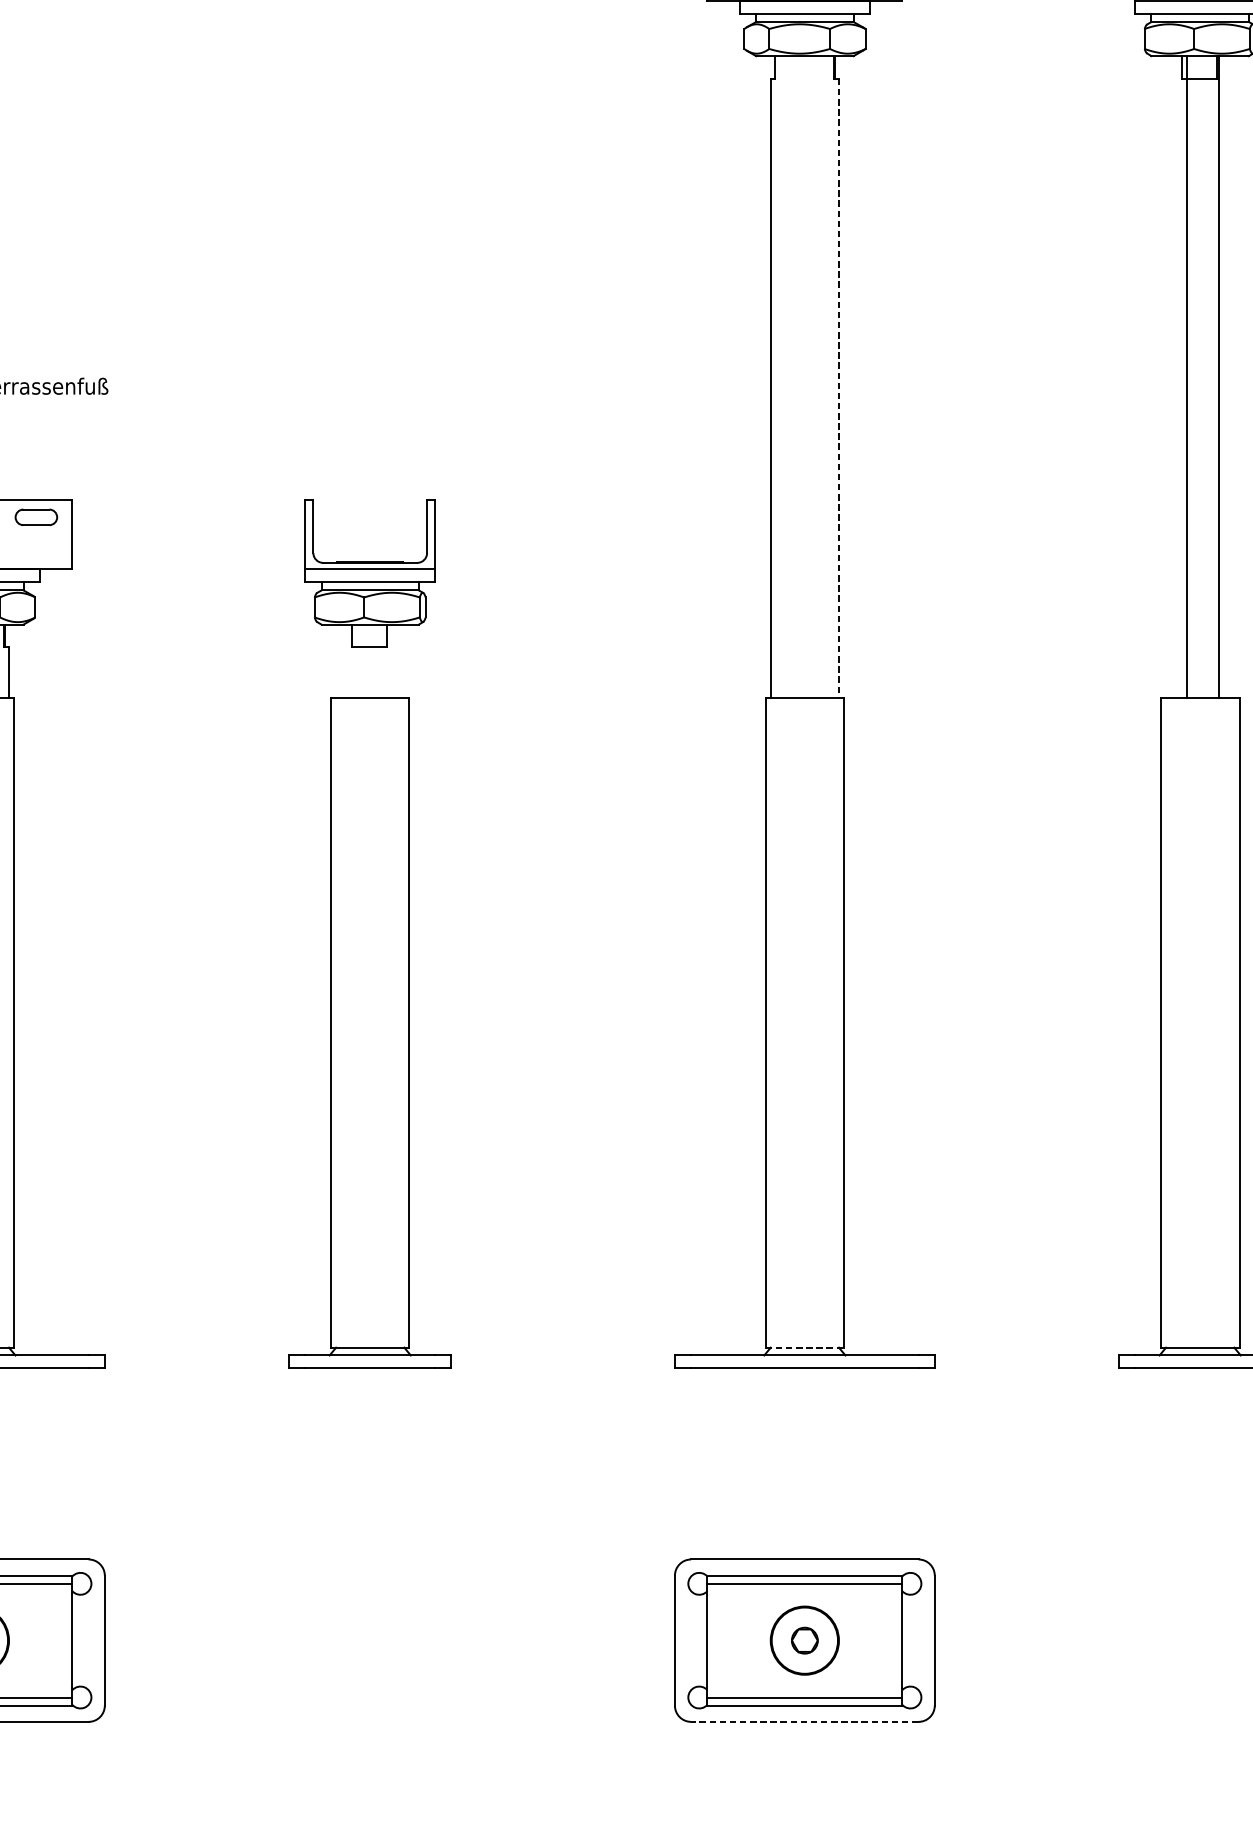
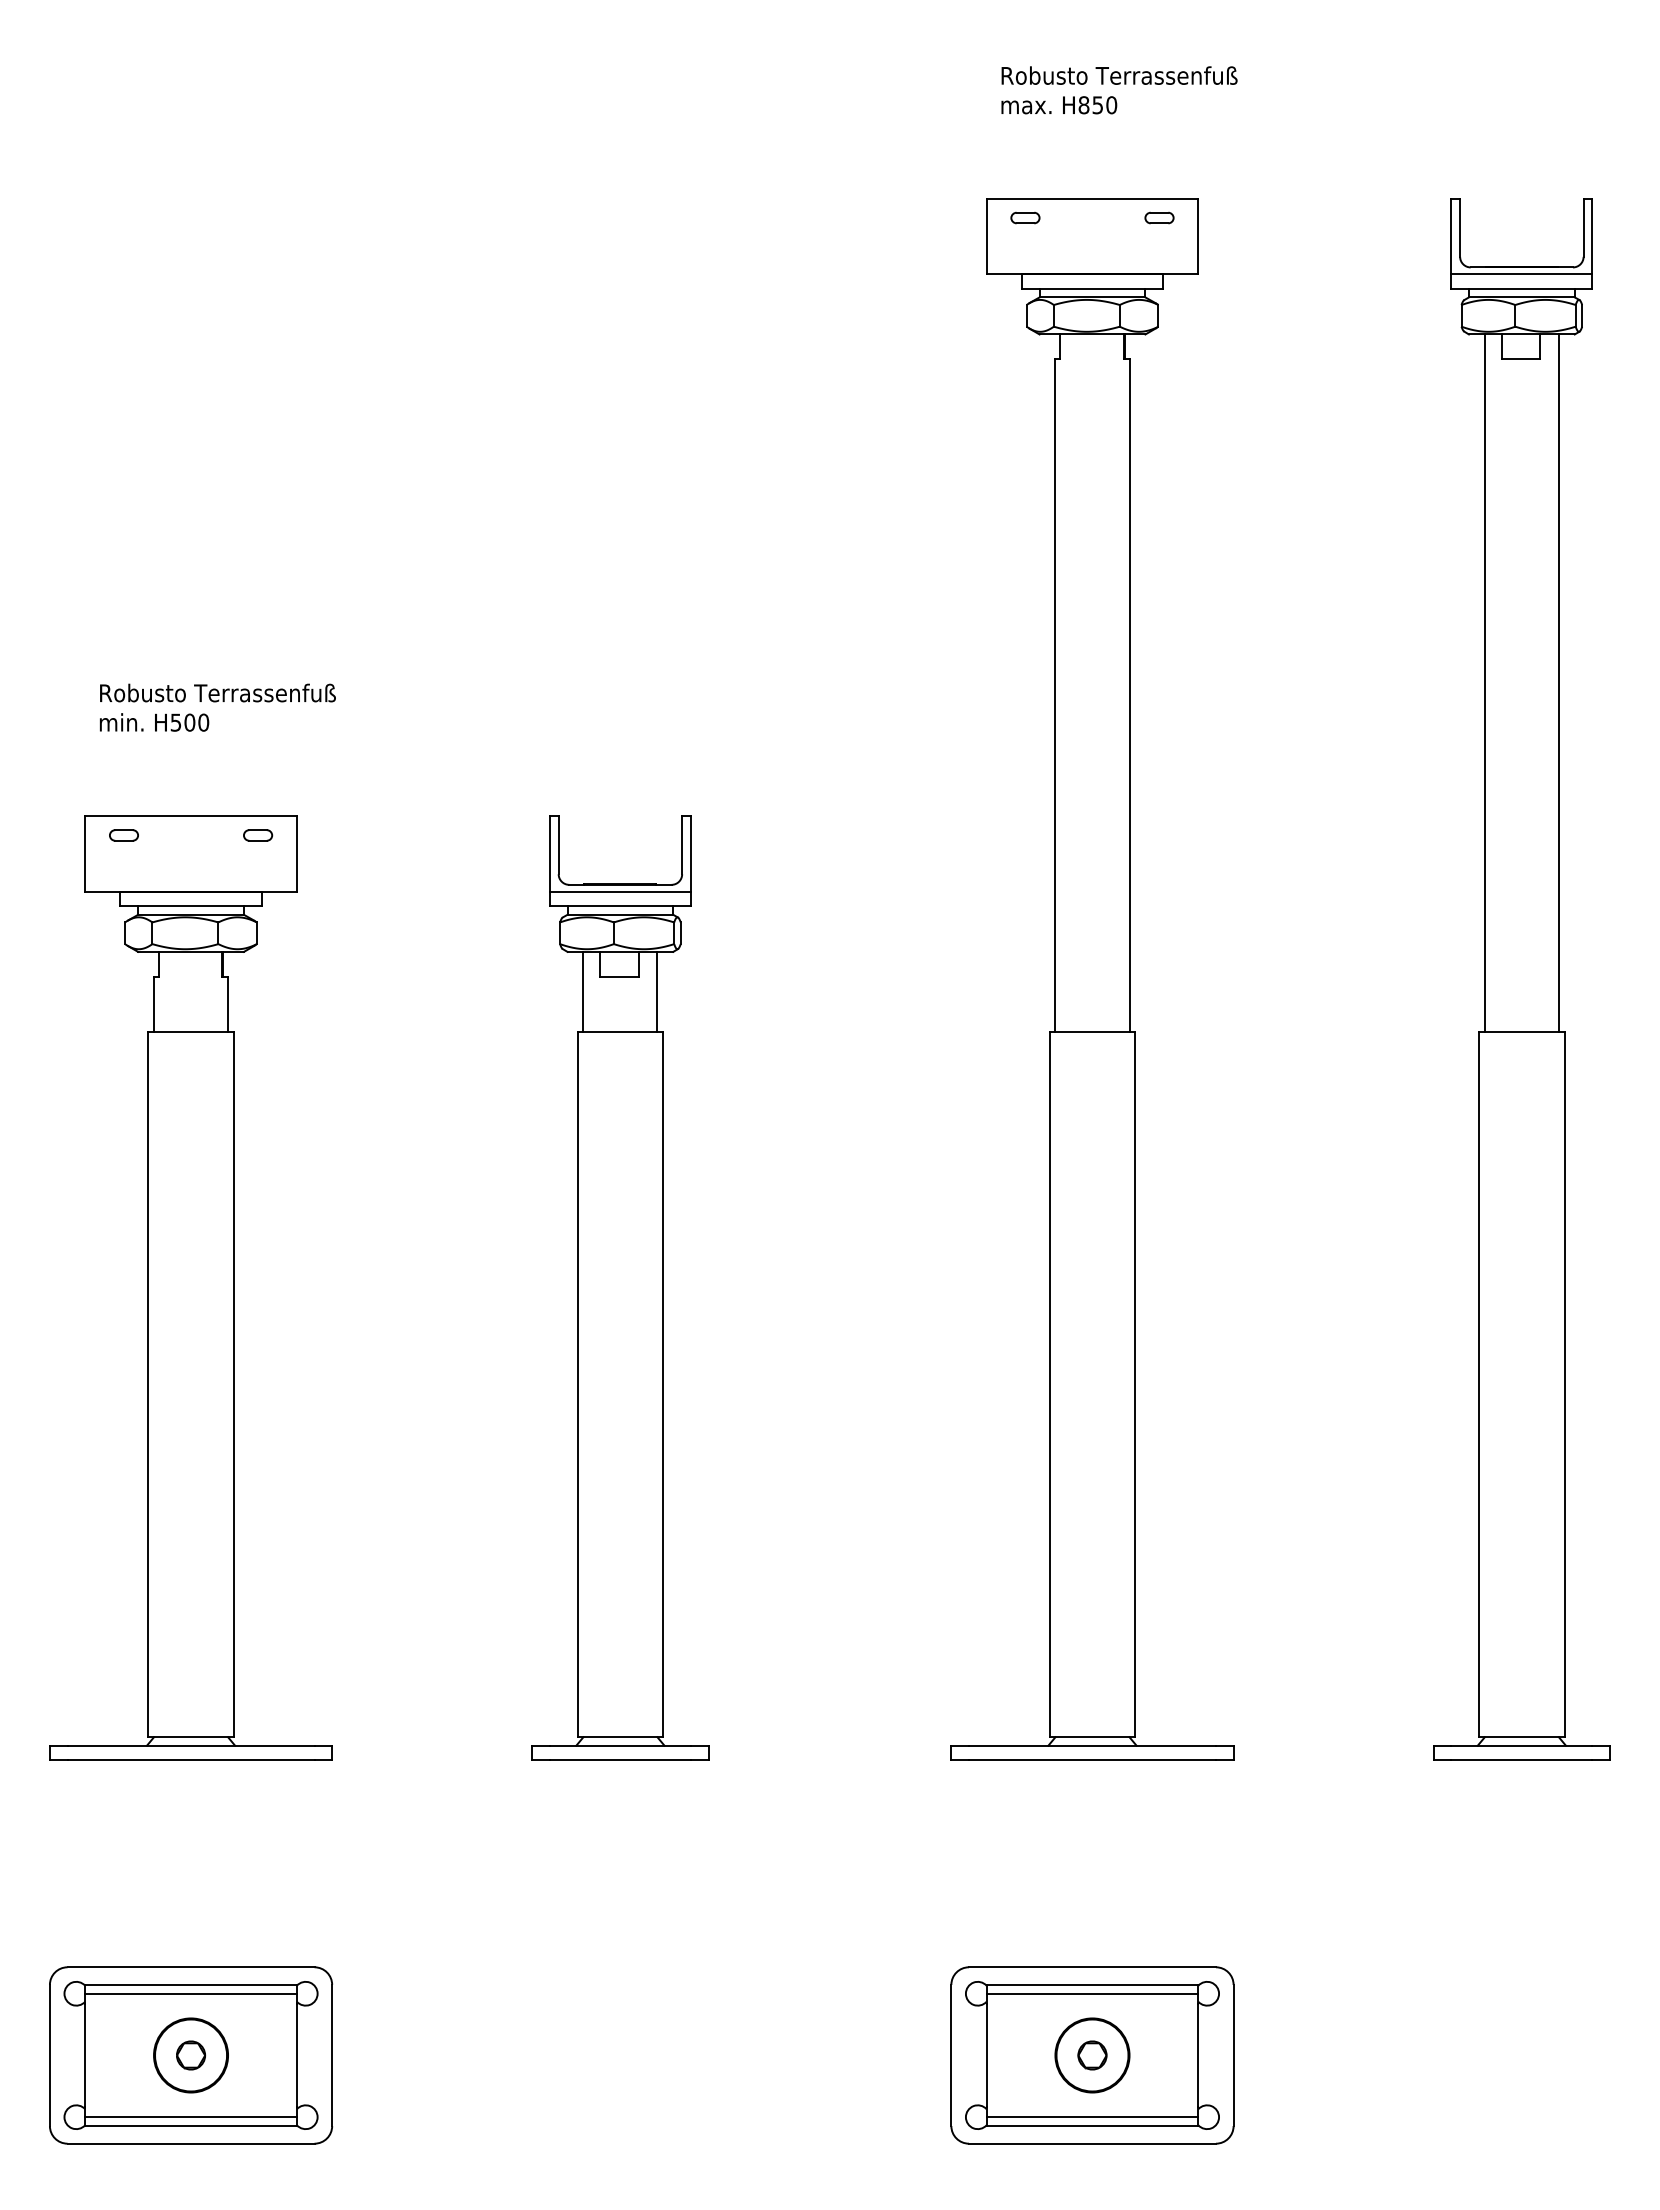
line: (1186, 376) -> (1558, 682), moved
line: (1219, 376) -> (1484, 682), moved
line: (838, 388) -> (1129, 695), dashed -> solid
part: (37, 517) -> (258, 835), size x0.62
line: (336, 661) -> (583, 991), added
line: (404, 661) -> (657, 991), added
line: (804, 1347) -> (1092, 1737), dashed -> solid
line: (803, 1721) -> (1091, 2143), dashed -> solid

